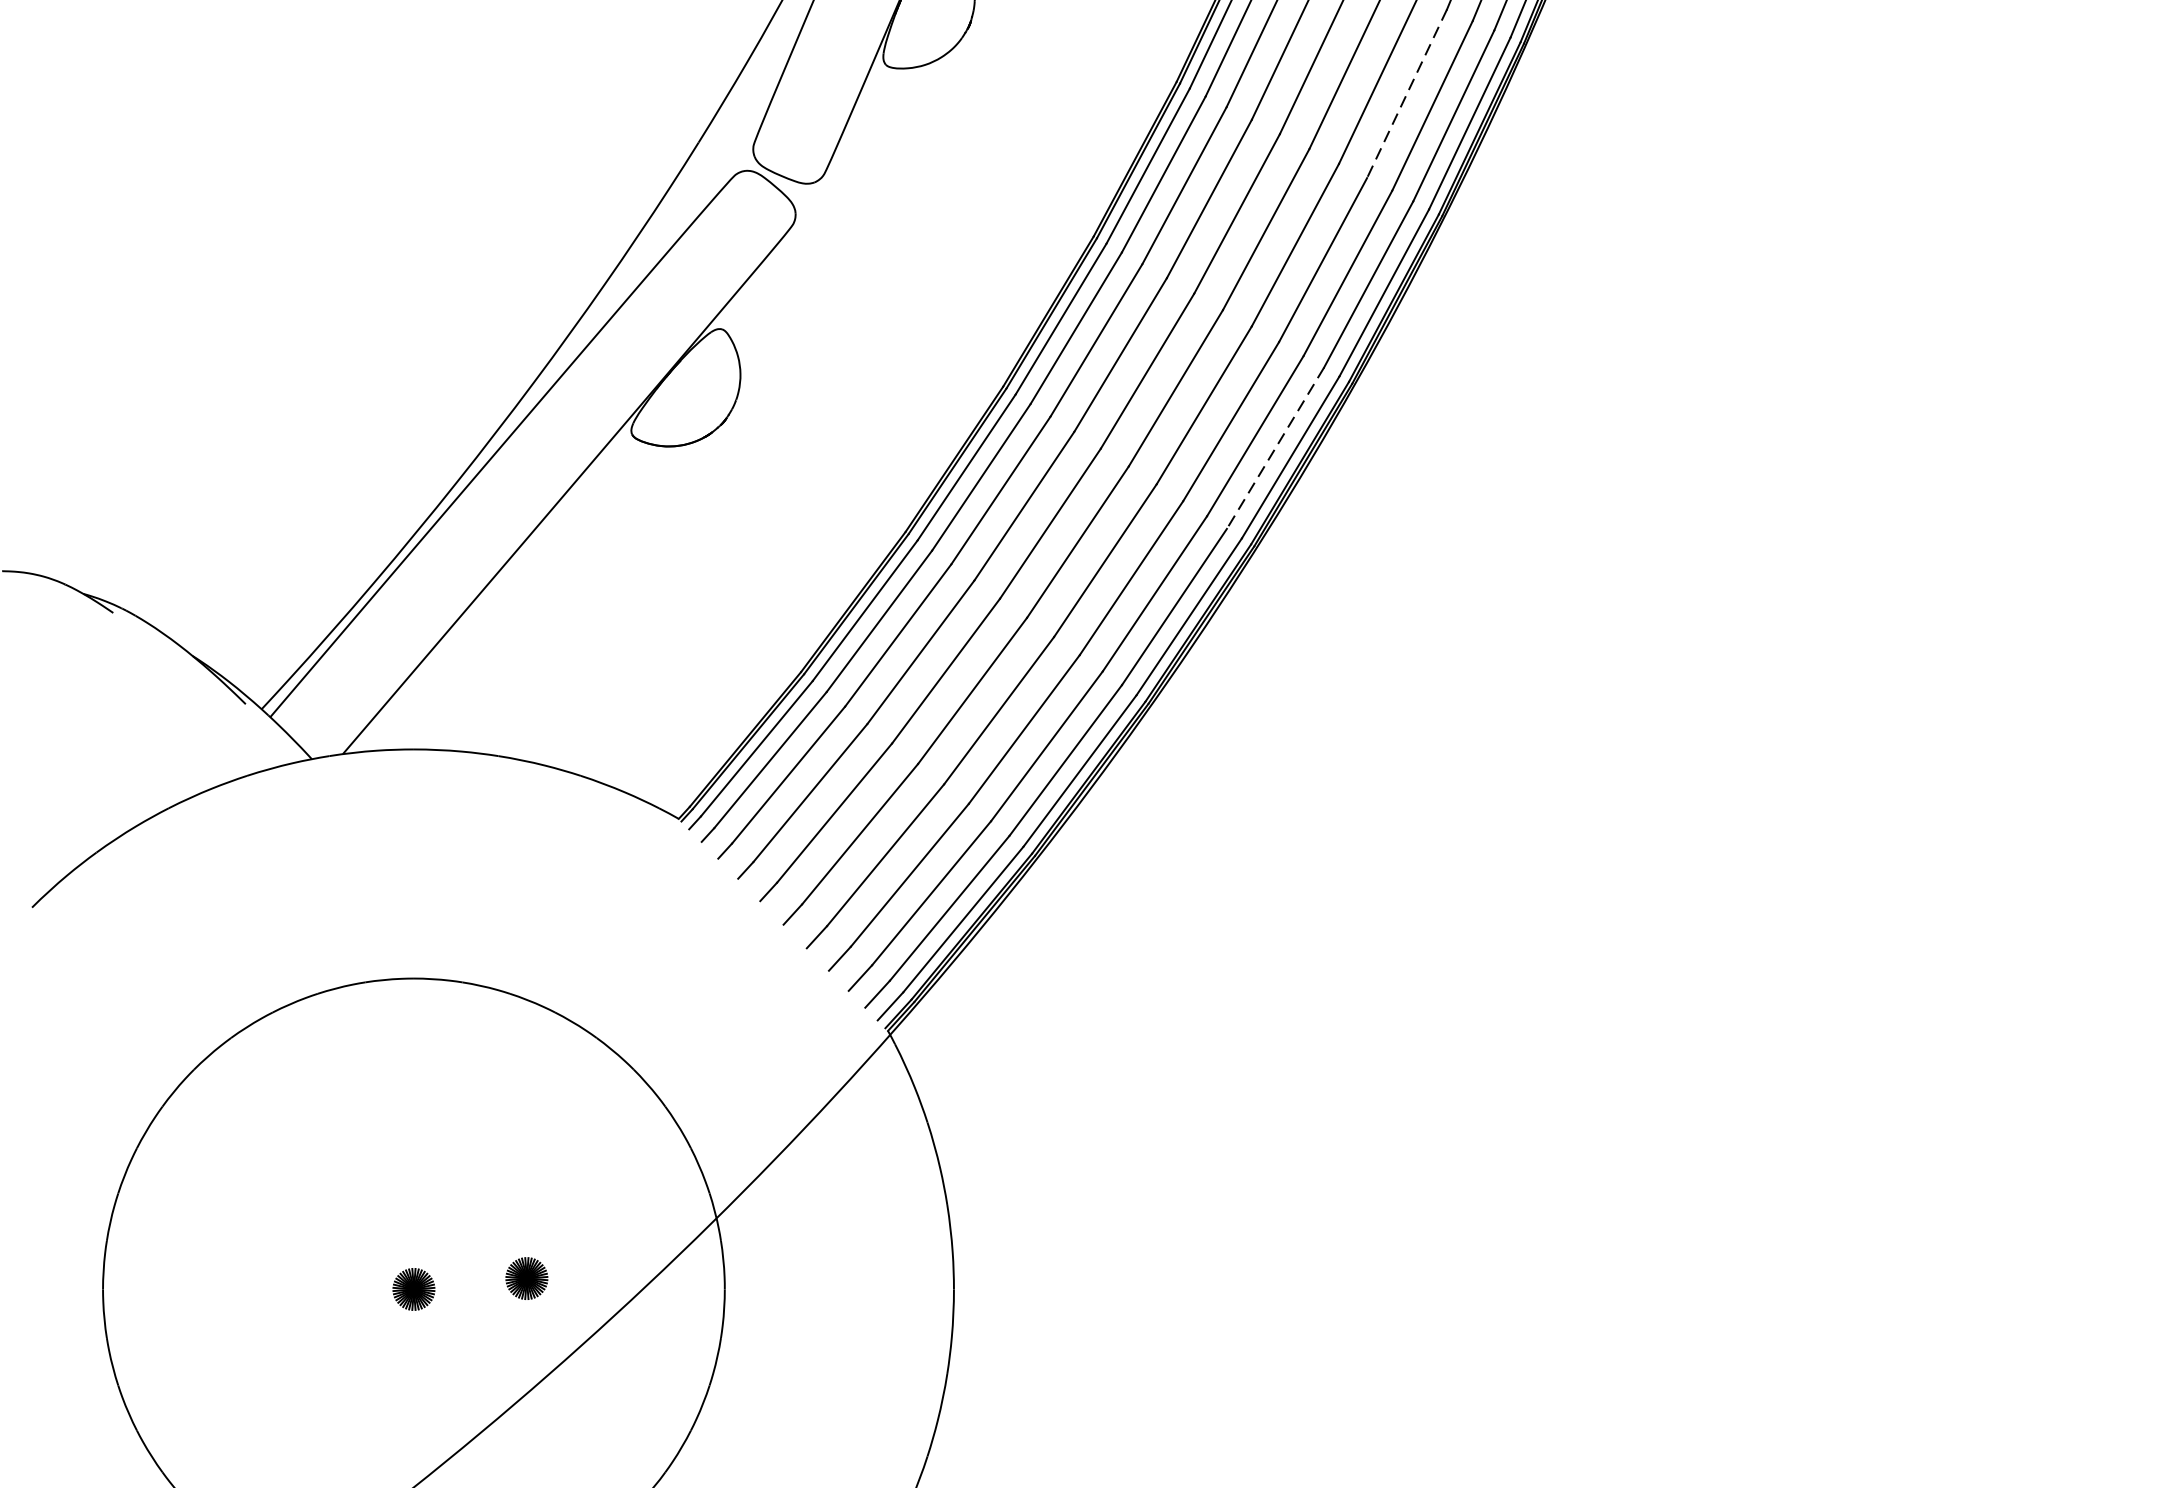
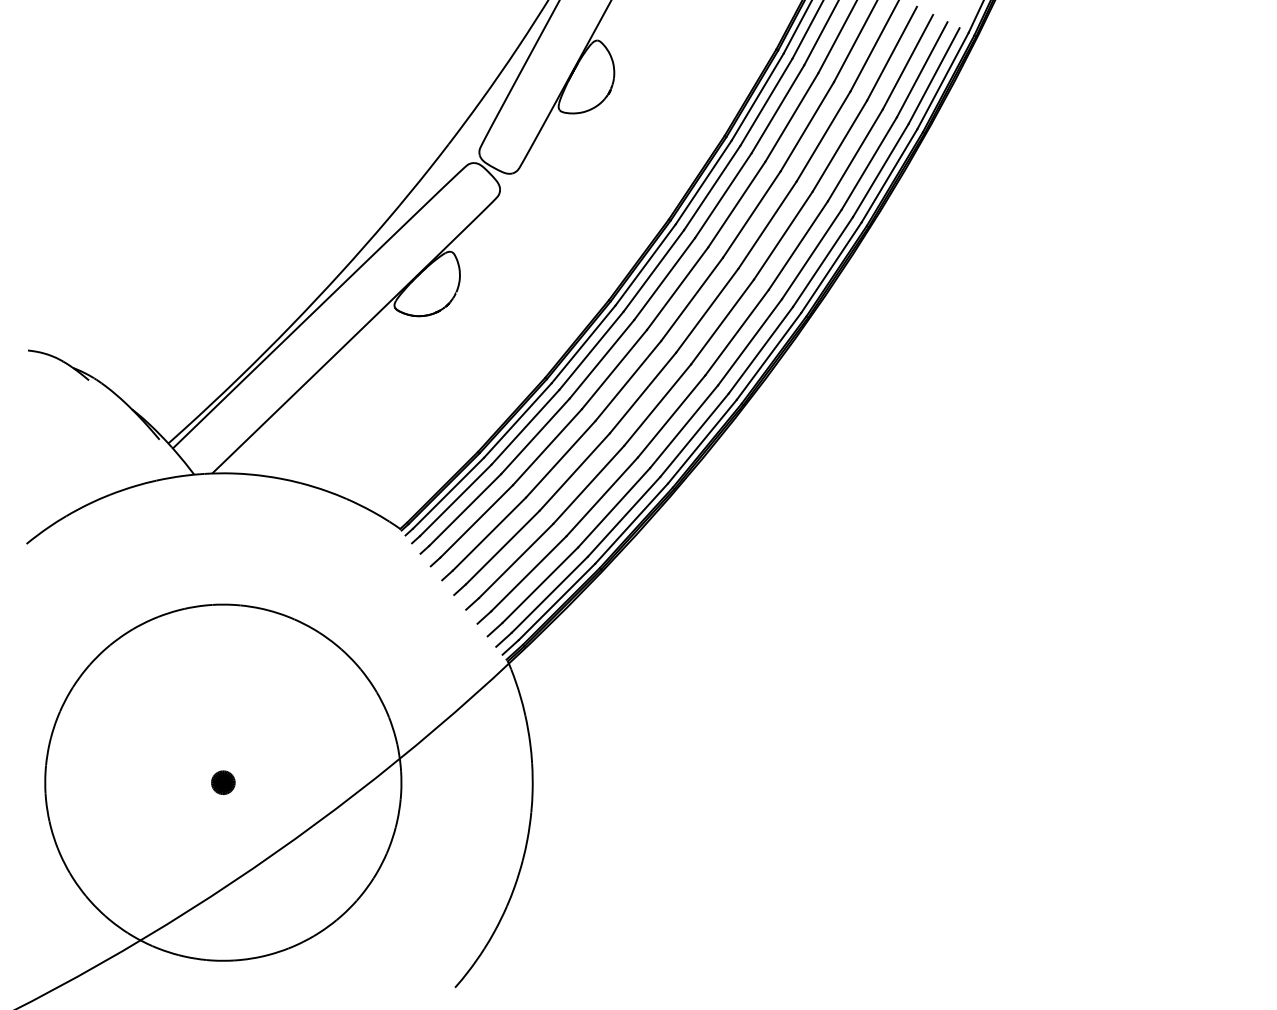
line: (1407, 93) -> (855, 155), dashed -> solid
line: (1274, 448) -> (760, 350), dashed -> solid
part: (527, 1278) -> (288, 782), removed

